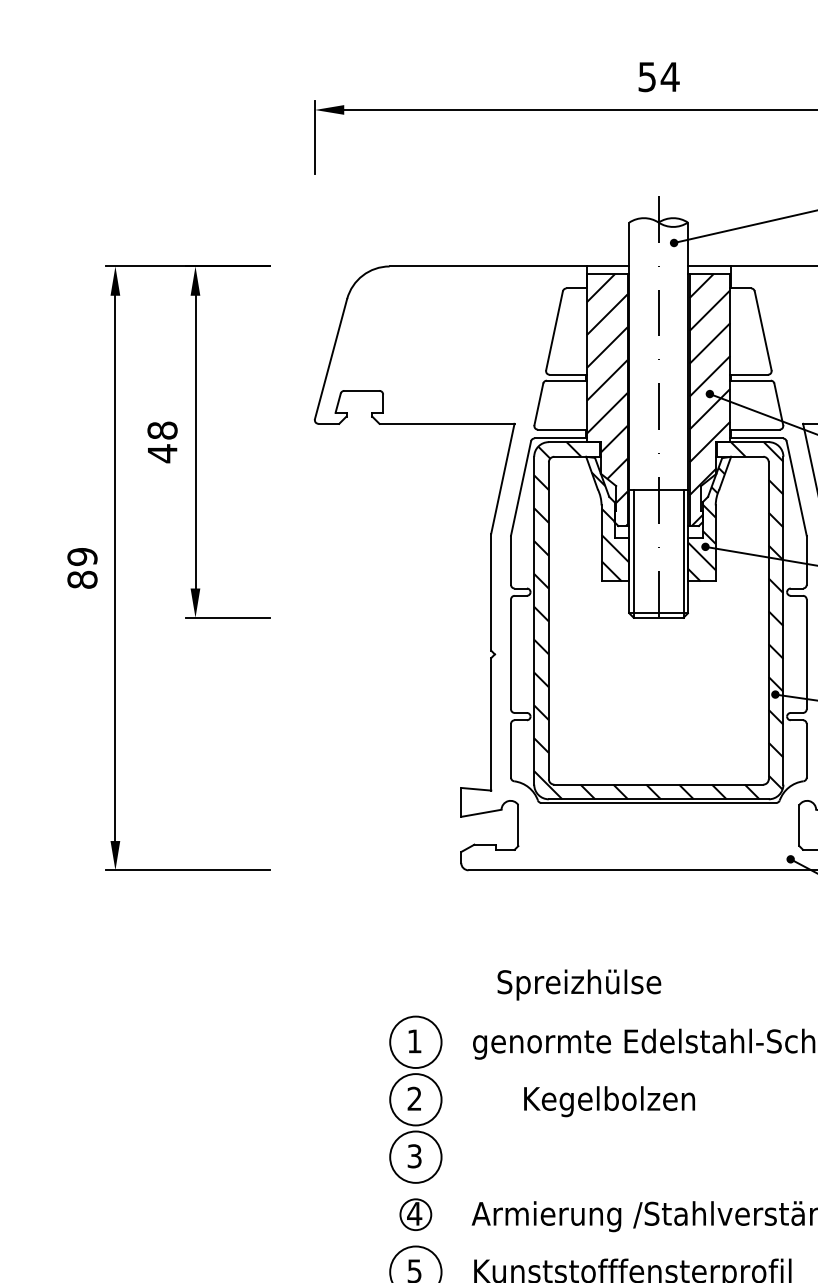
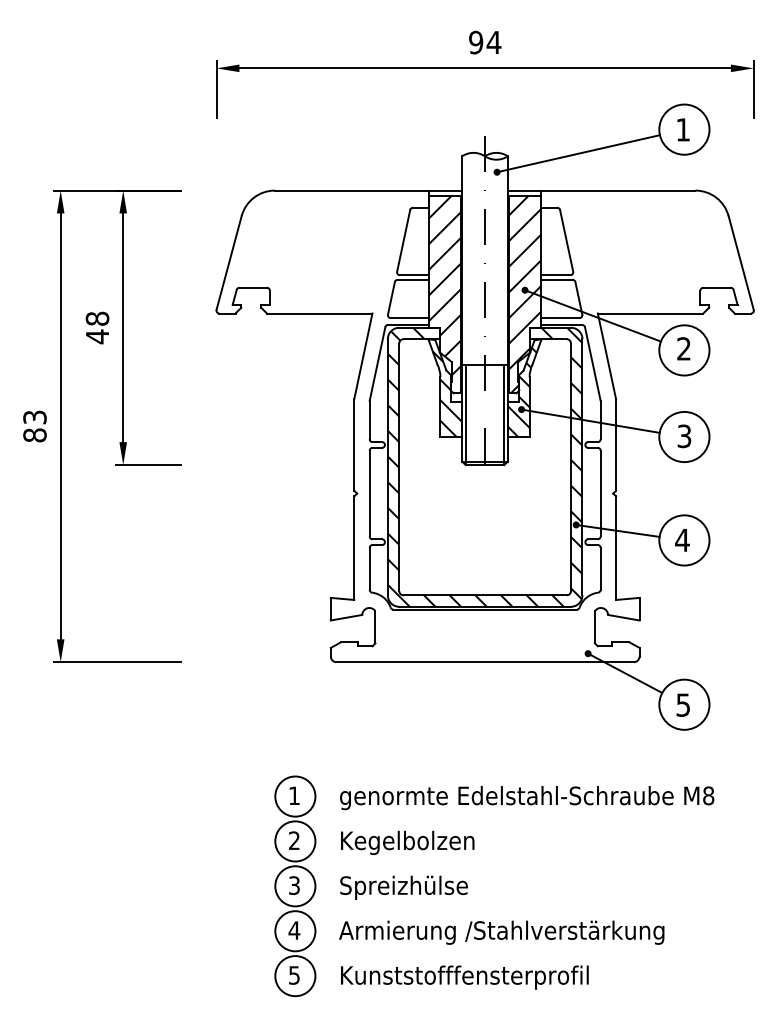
text: (647, 76) -> (476, 42), 54 -> 94
text: (81, 556) -> (34, 417), 89 -> 83
text: (578, 984) -> (403, 887), moved
text: (609, 1101) -> (407, 842), moved
circle: (416, 1215) -> (295, 931), size x1.67

